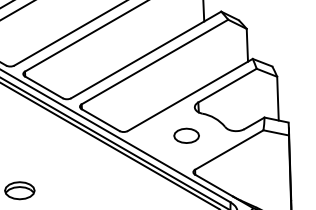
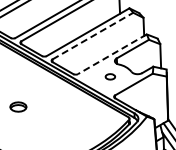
line: (154, 62) -> (92, 36), solid -> dashed
line: (190, 95) -> (112, 54), solid -> dashed
part: (186, 135) -> (110, 76), size x0.7

